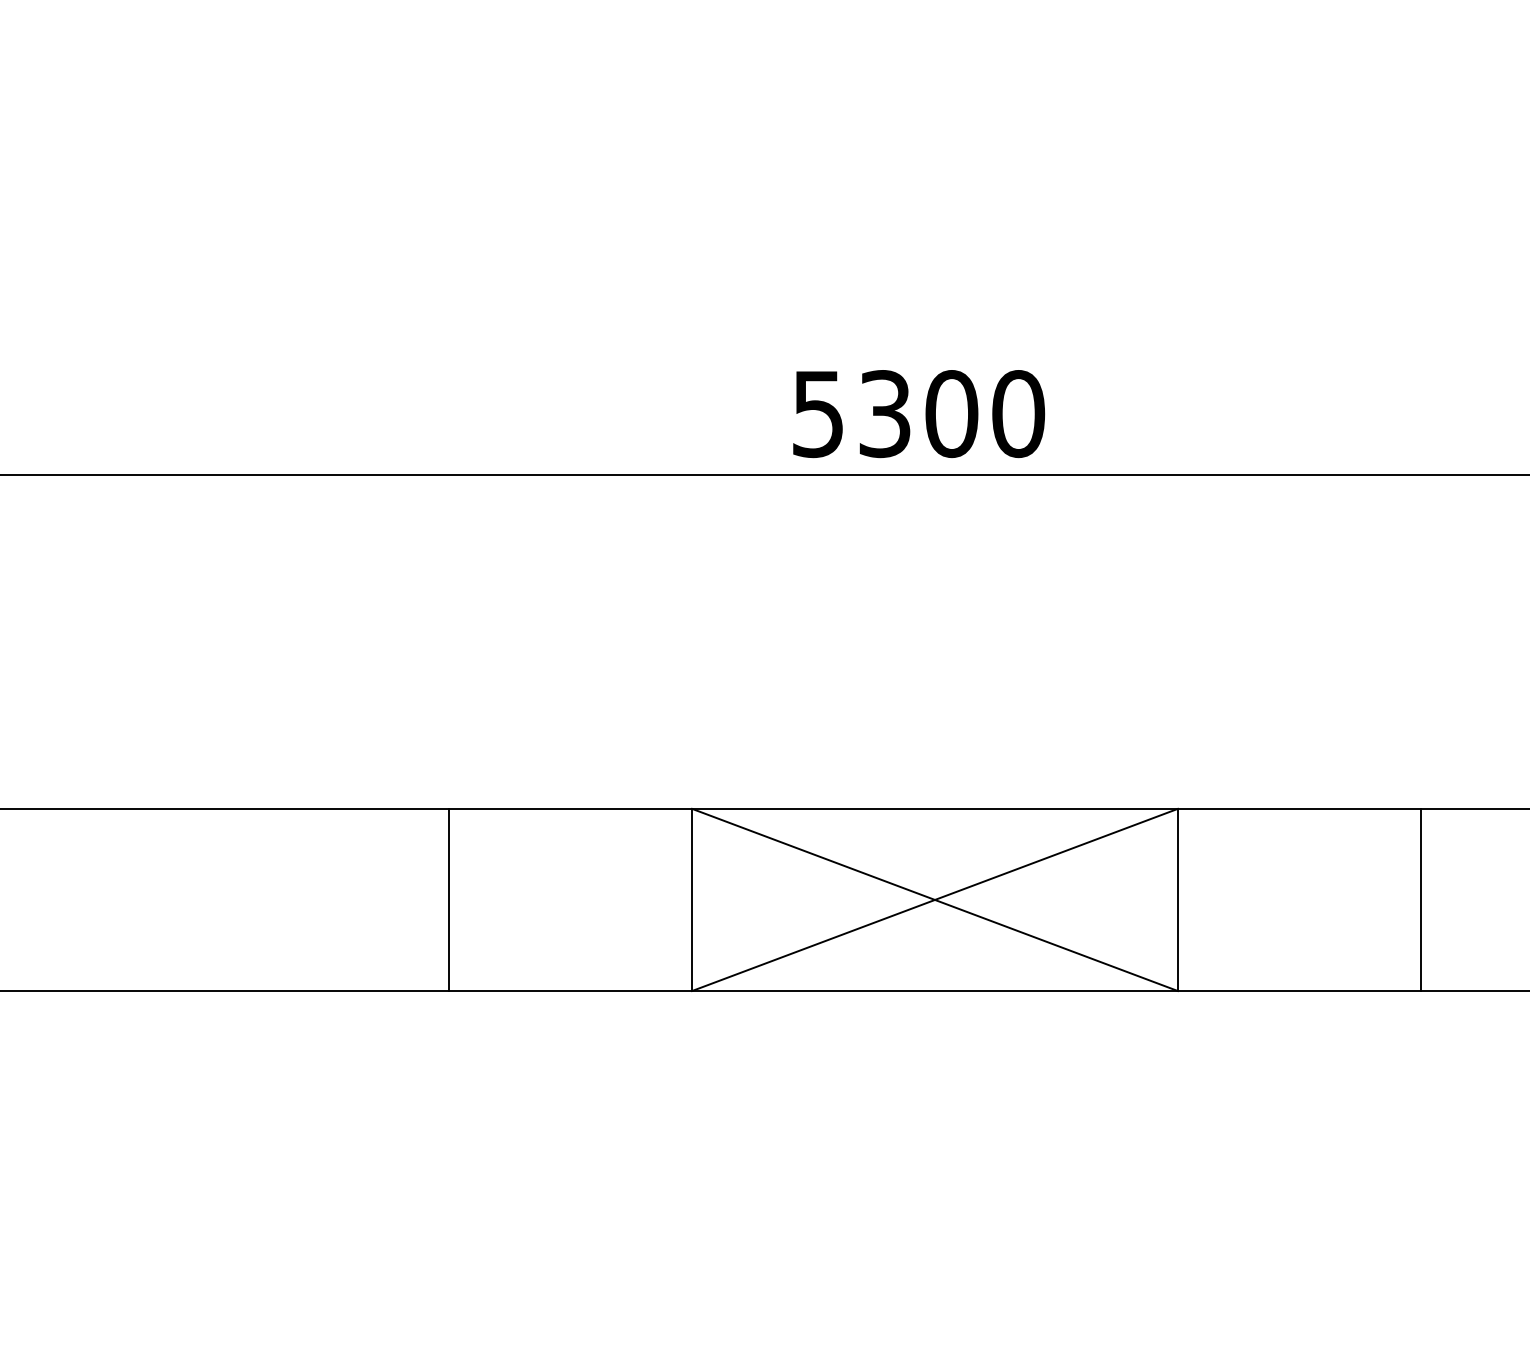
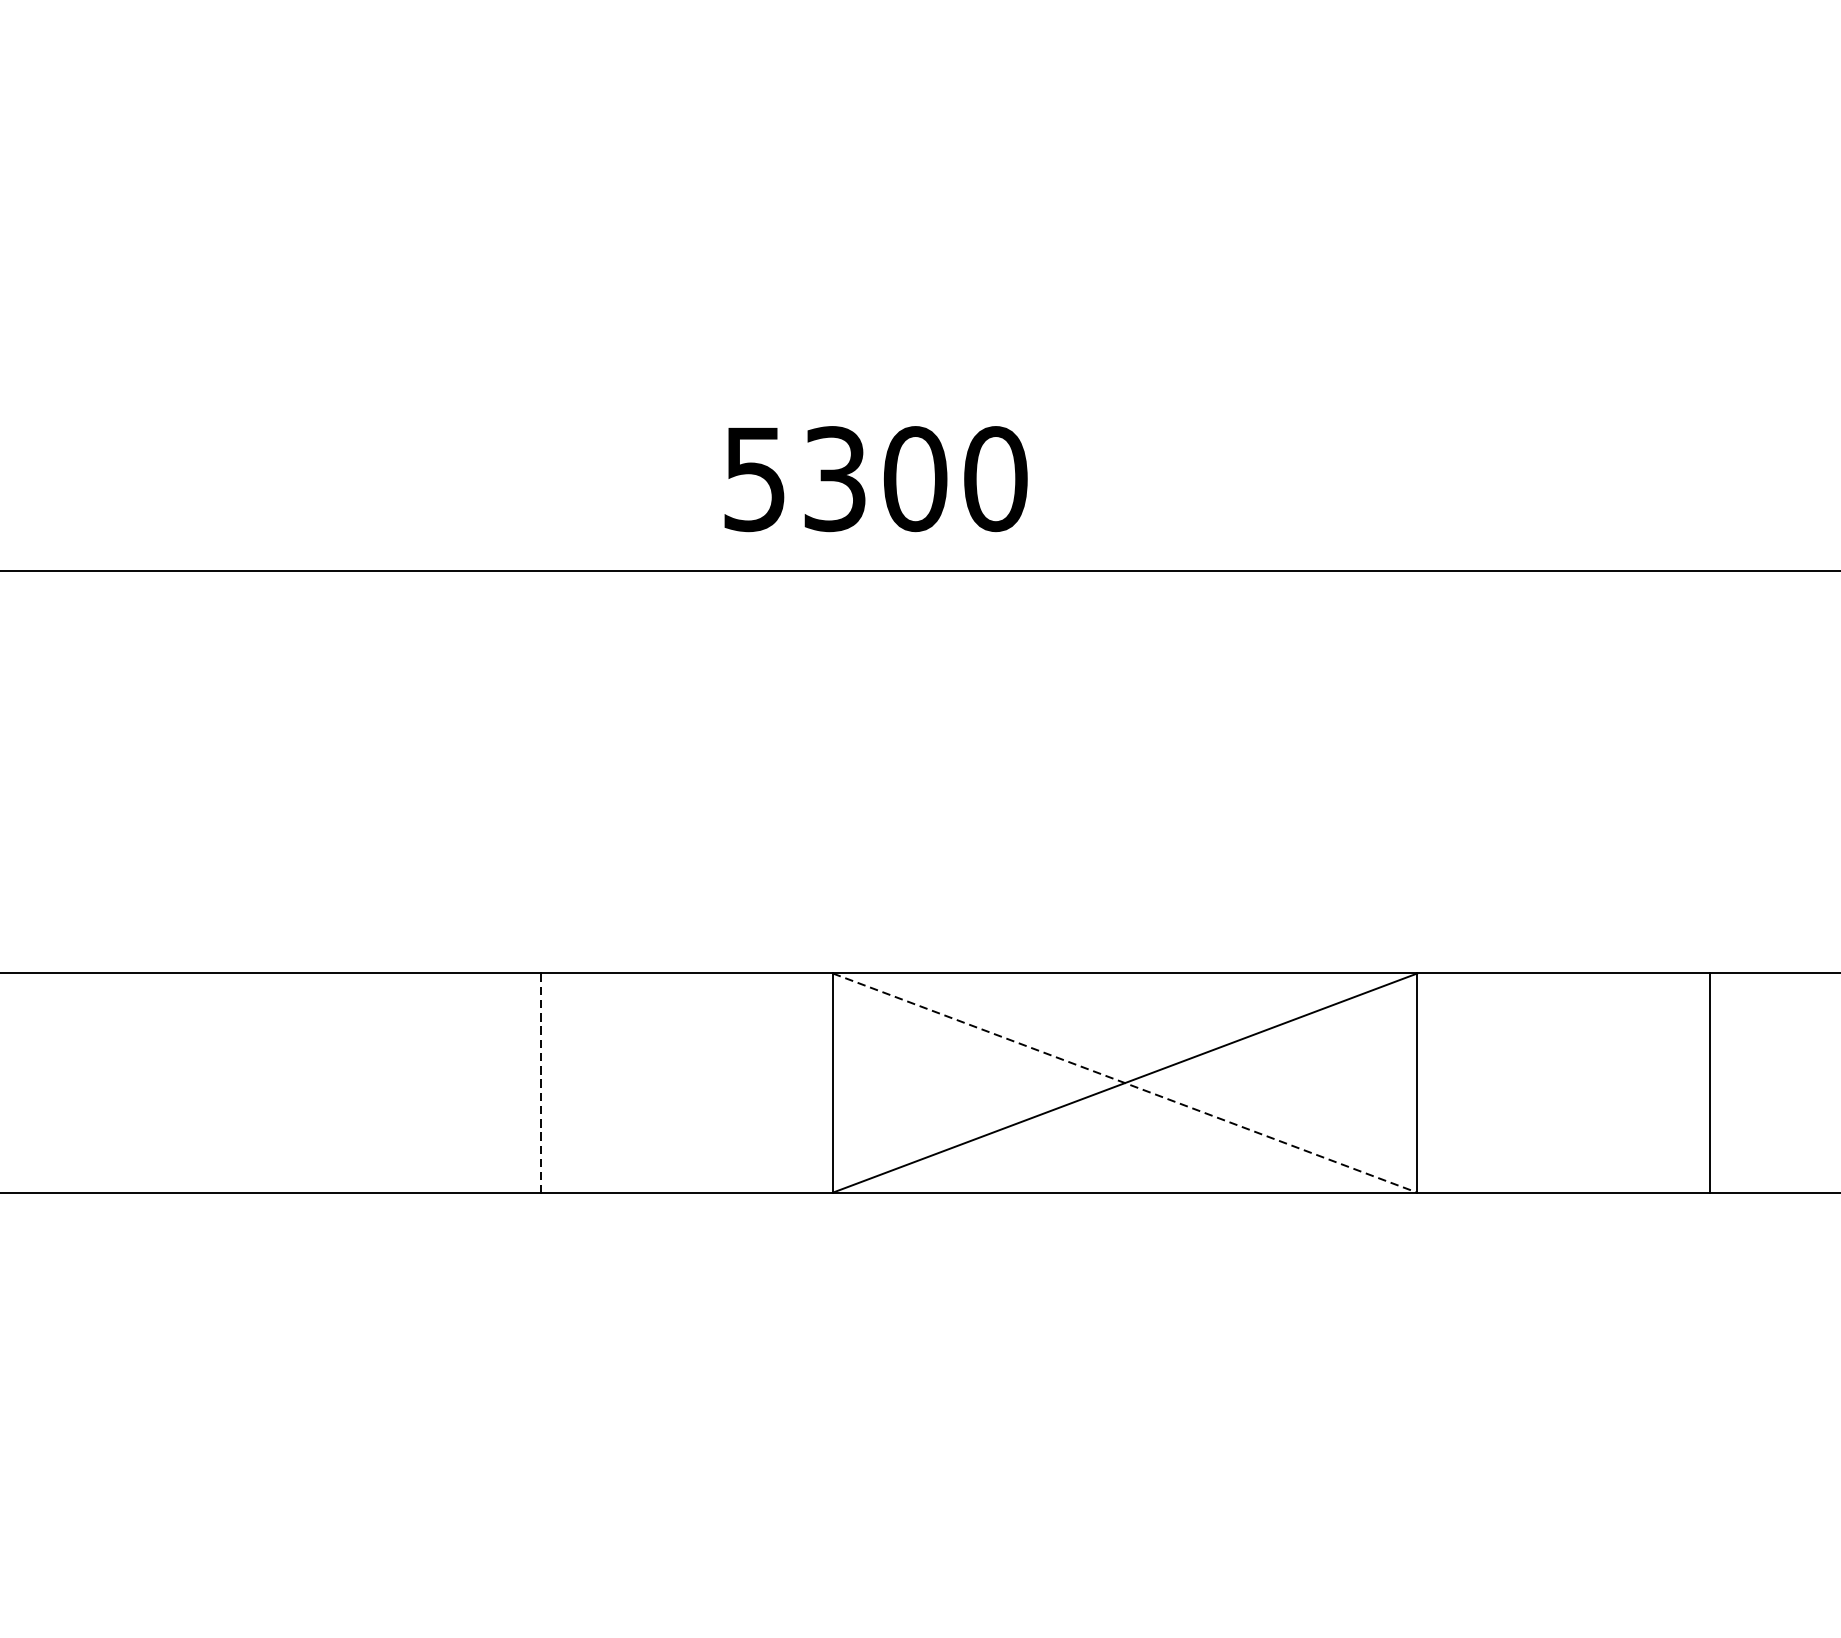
text: (919, 414) -> (876, 479), moved
line: (449, 900) -> (540, 1083), solid -> dashed
line: (935, 900) -> (1125, 1083), solid -> dashed

